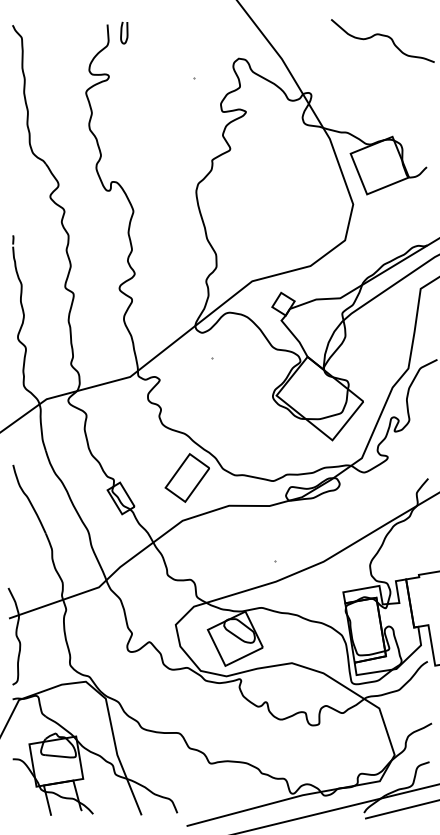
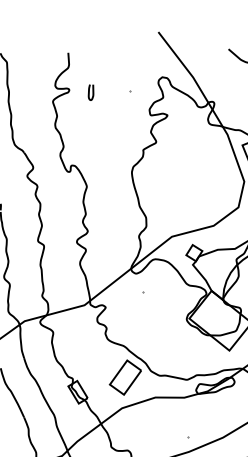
curve: (122, 32) -> (89, 92), moved

